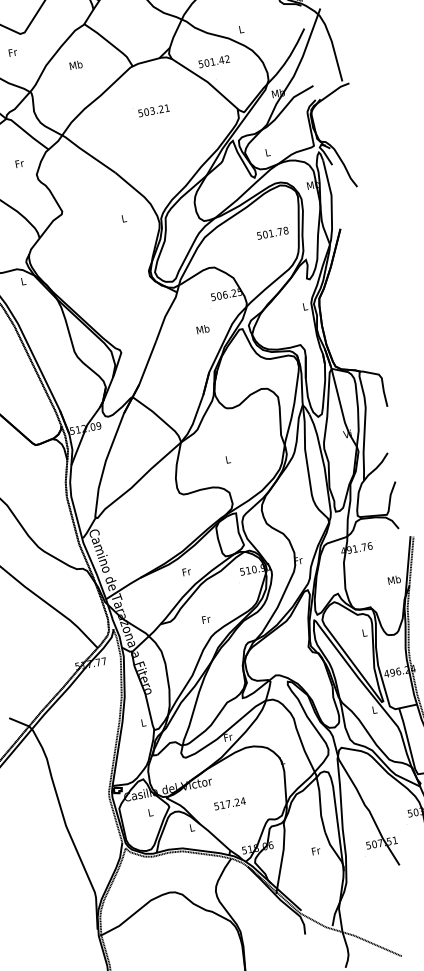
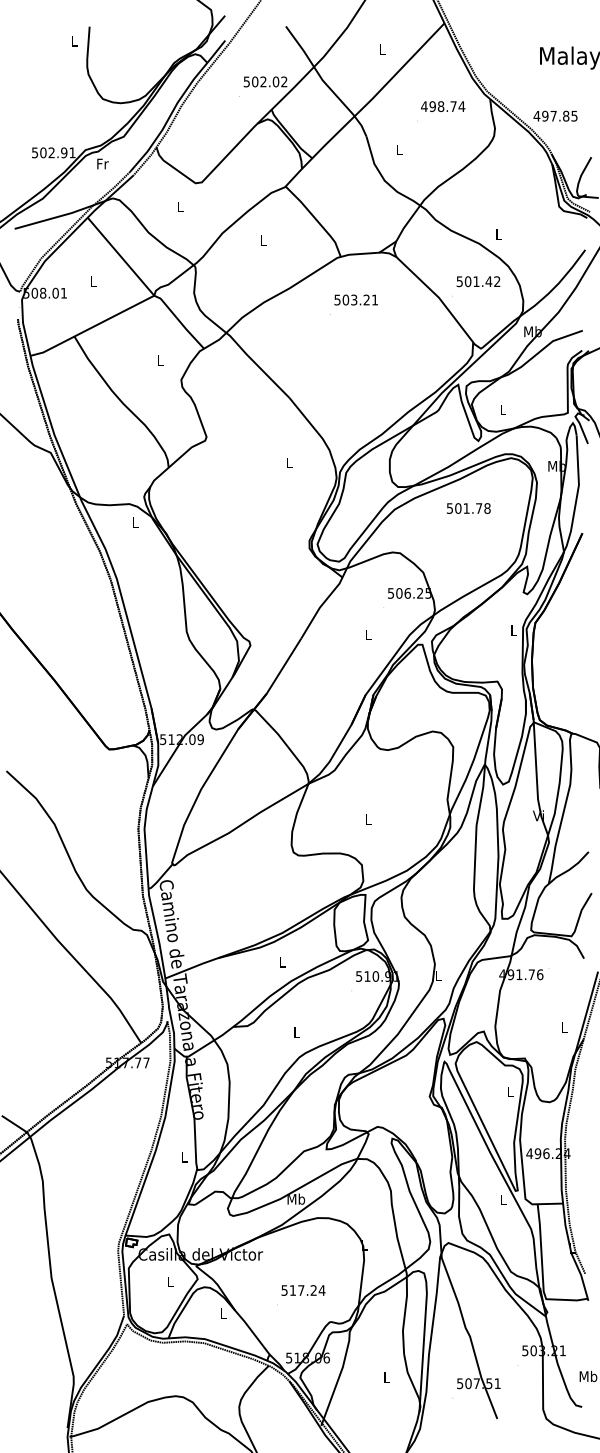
text: (12, 52) -> (180, 206), Fr -> L
text: (214, 61) -> (478, 281), moved
text: (75, 65) -> (263, 240), Mb -> L
text: (153, 110) -> (355, 299), moved
text: (19, 163) -> (160, 360), Fr -> L
text: (273, 232) -> (470, 507), moved
text: (203, 329) -> (368, 634), Mb -> L
text: (298, 560) -> (438, 975), Fr -> L
text: (186, 572) -> (282, 962), Fr -> L
text: (394, 580) -> (564, 1027), Mb -> L
text: (206, 619) -> (297, 1032), Fr -> L
text: (228, 736) -> (296, 1198), Fr -> Mb
text: (230, 803) -> (303, 1290), moved
text: (315, 851) -> (386, 1377), Fr -> L

